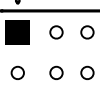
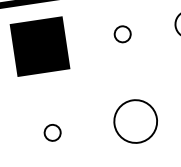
part: (56, 32) -> (122, 34), size x0.6
part: (17, 72) -> (52, 132), size x0.6
part: (56, 72) -> (135, 119), size x1.6

